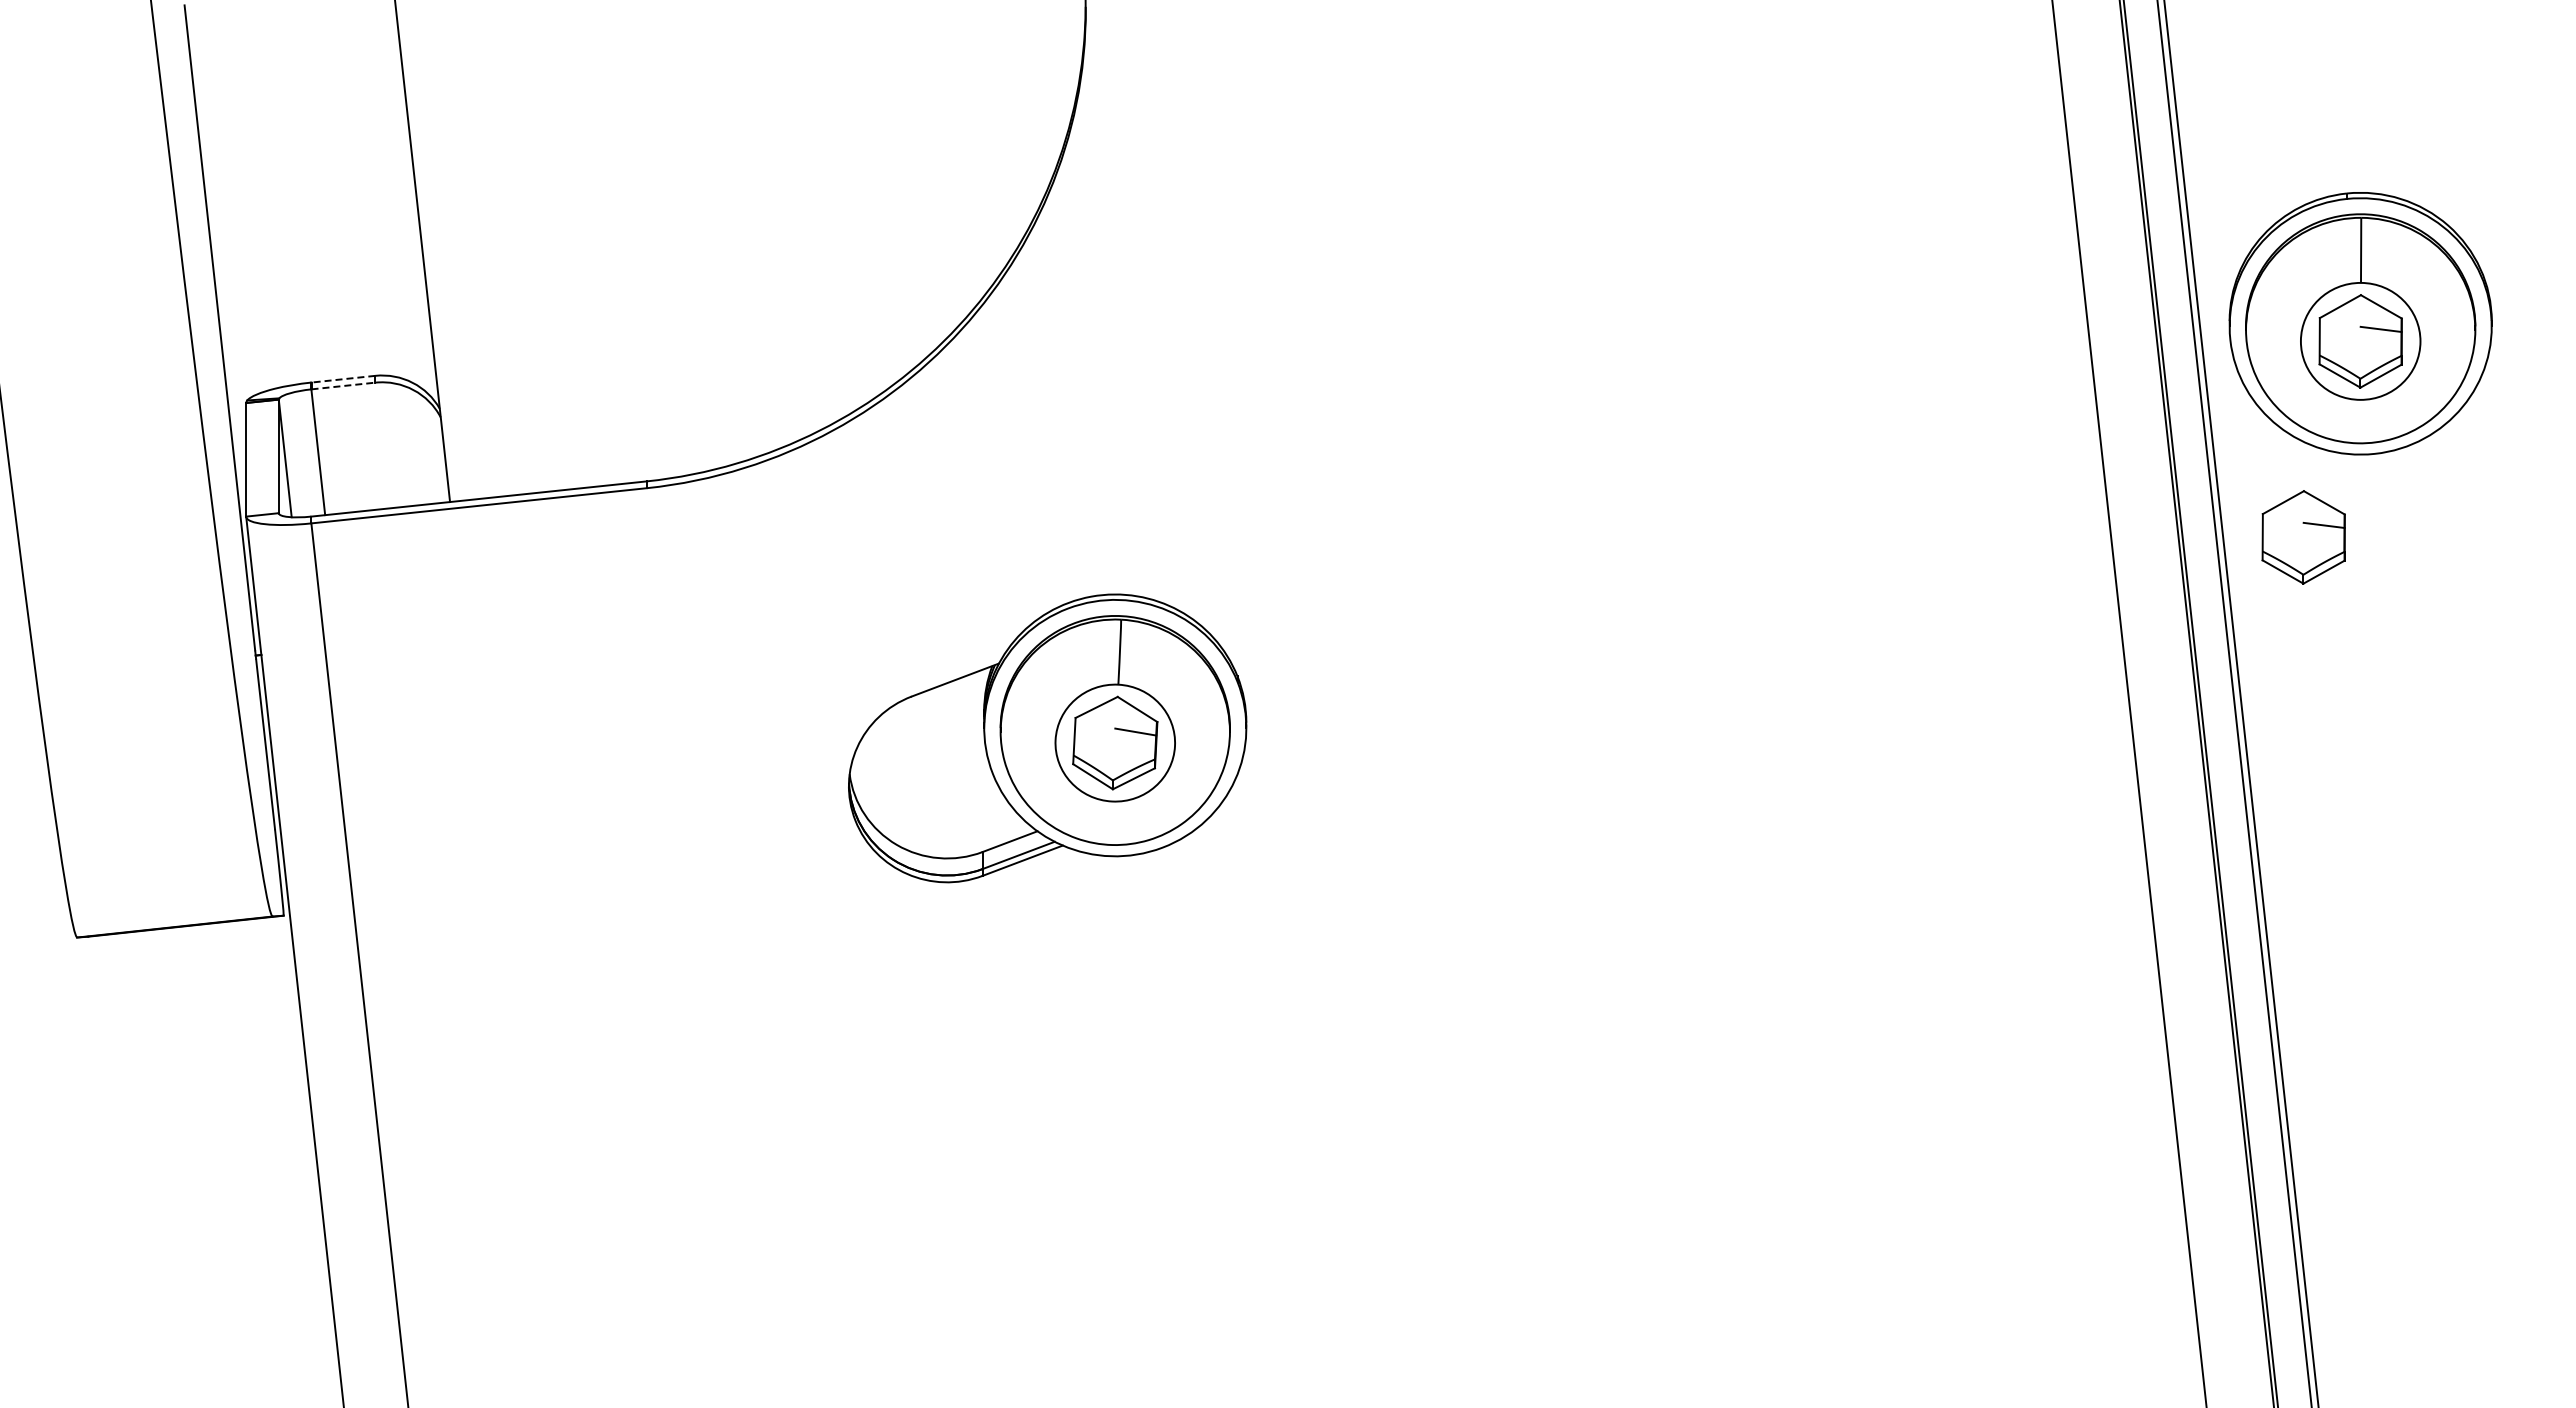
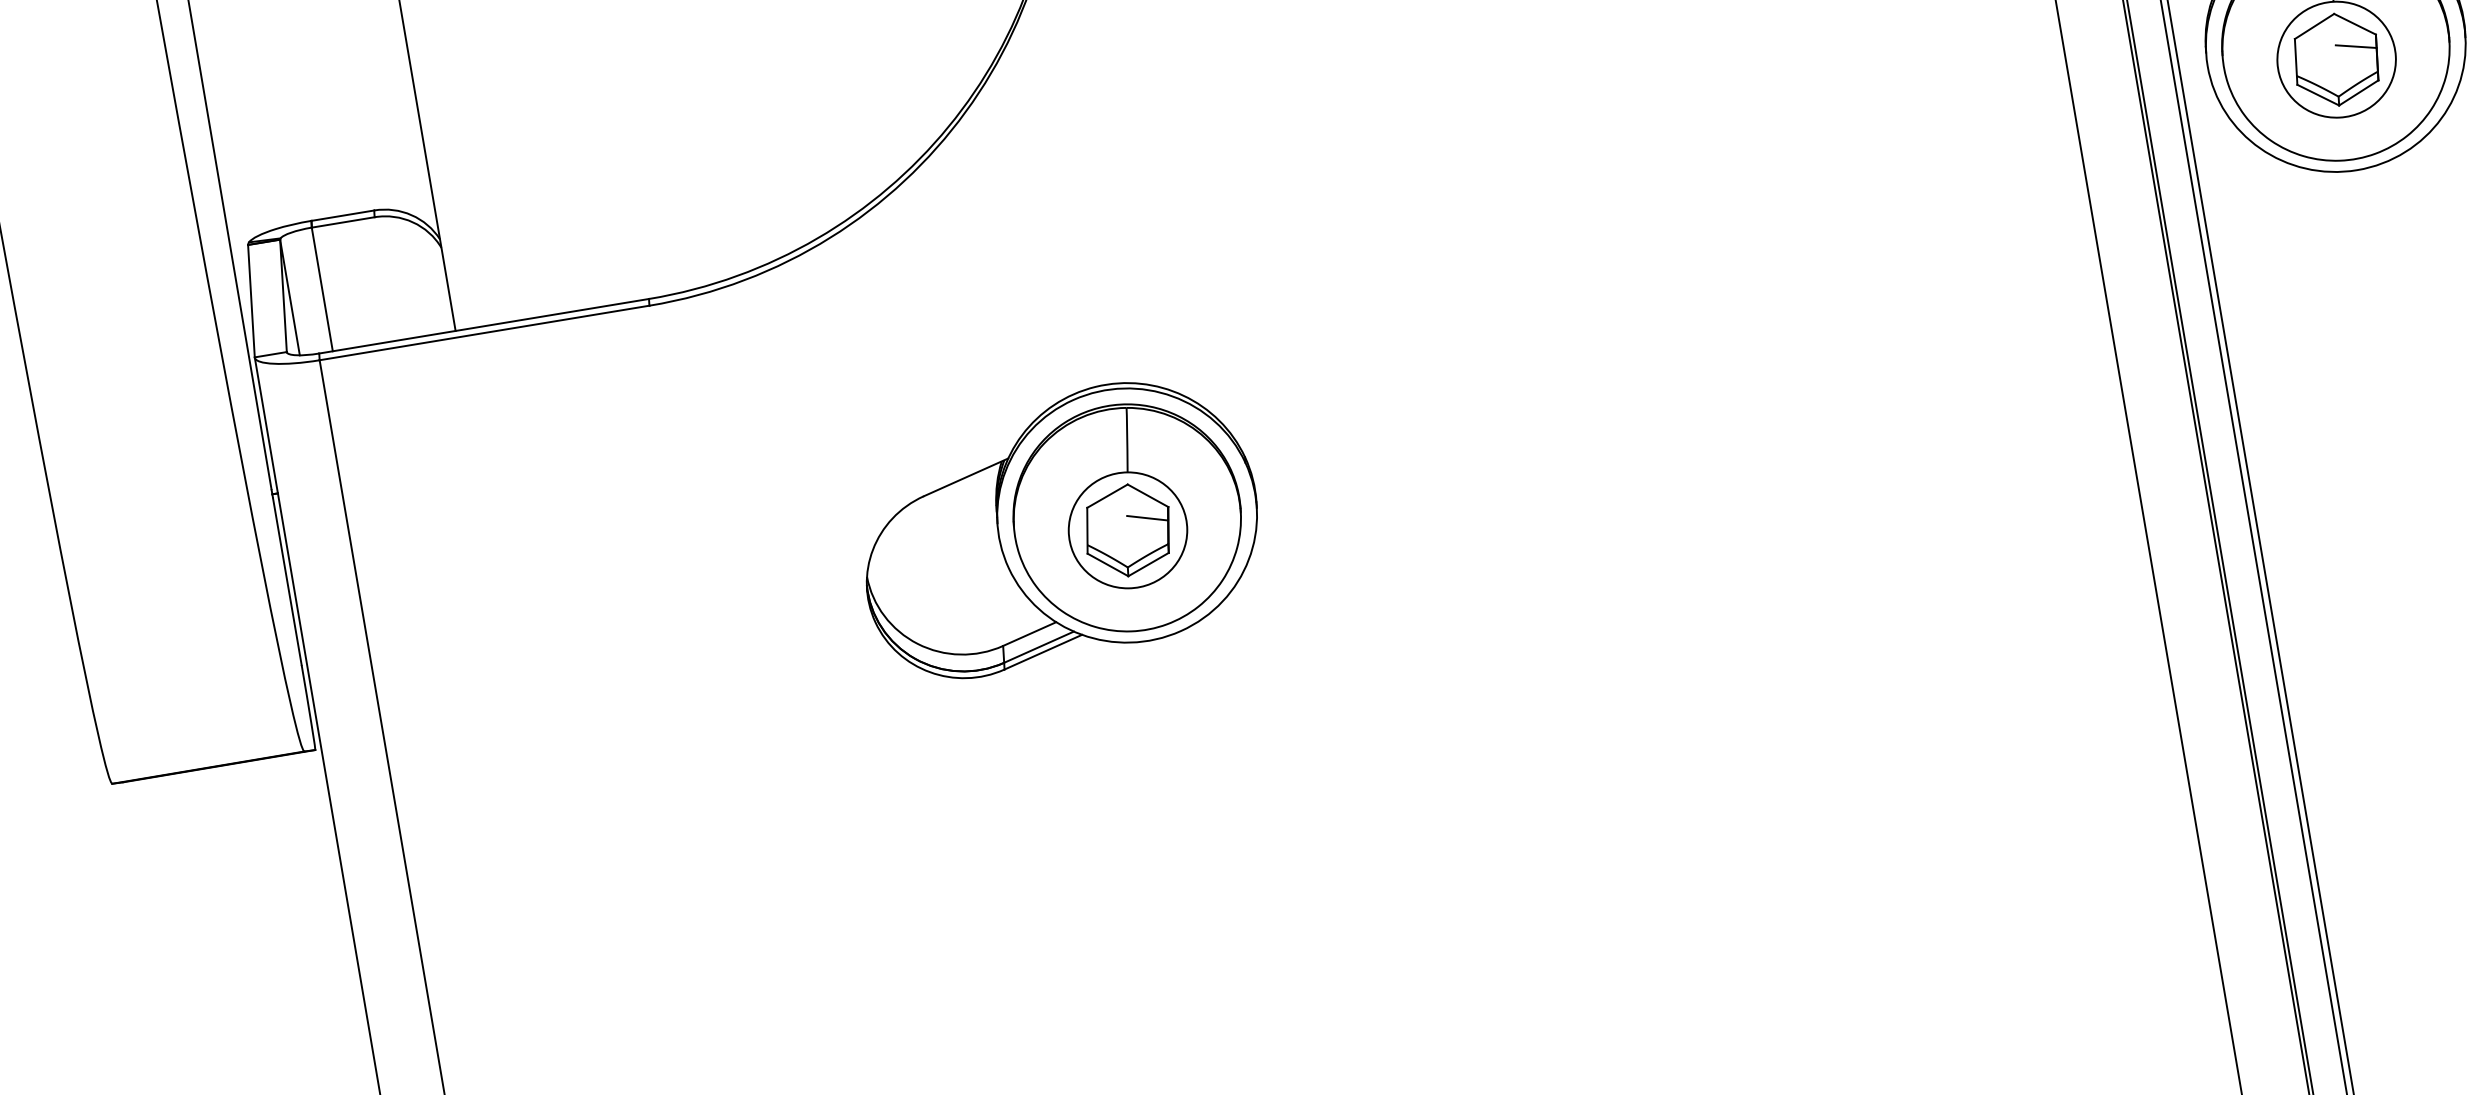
line: (342, 379) -> (341, 216), dashed -> solid
line: (343, 385) -> (343, 221), dashed -> solid
part: (2303, 537) -> (2291, 257), removed

